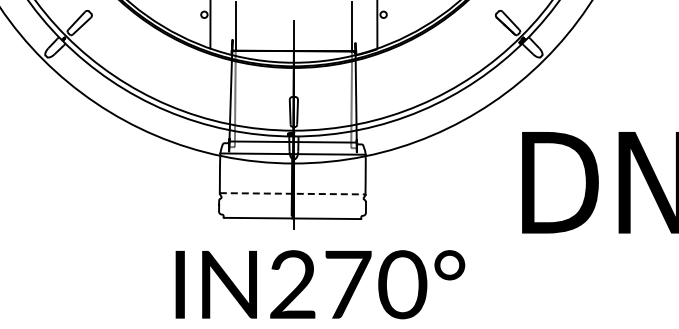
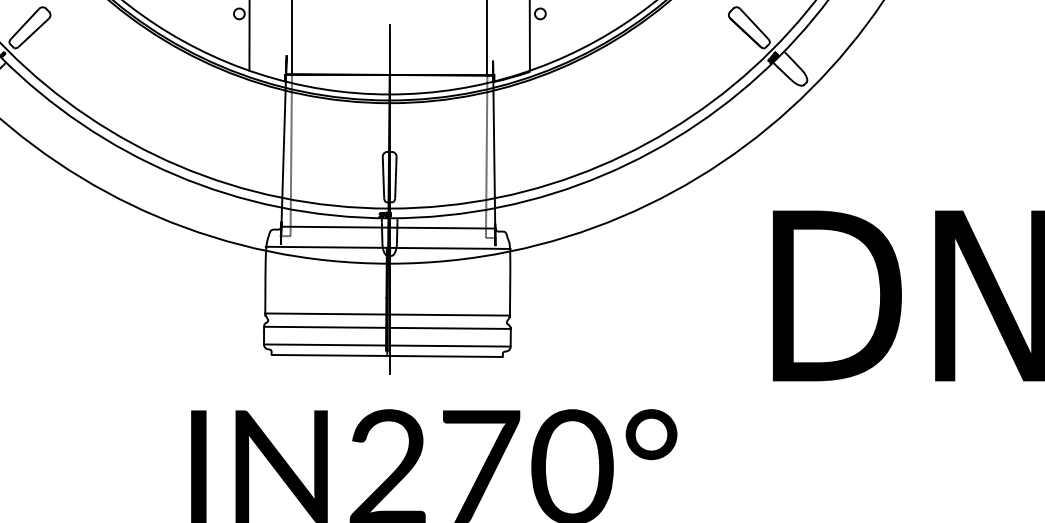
line: (292, 193) -> (387, 314), dashed -> solid
line: (292, 201) -> (387, 327), added
line: (292, 211) -> (387, 344), added

